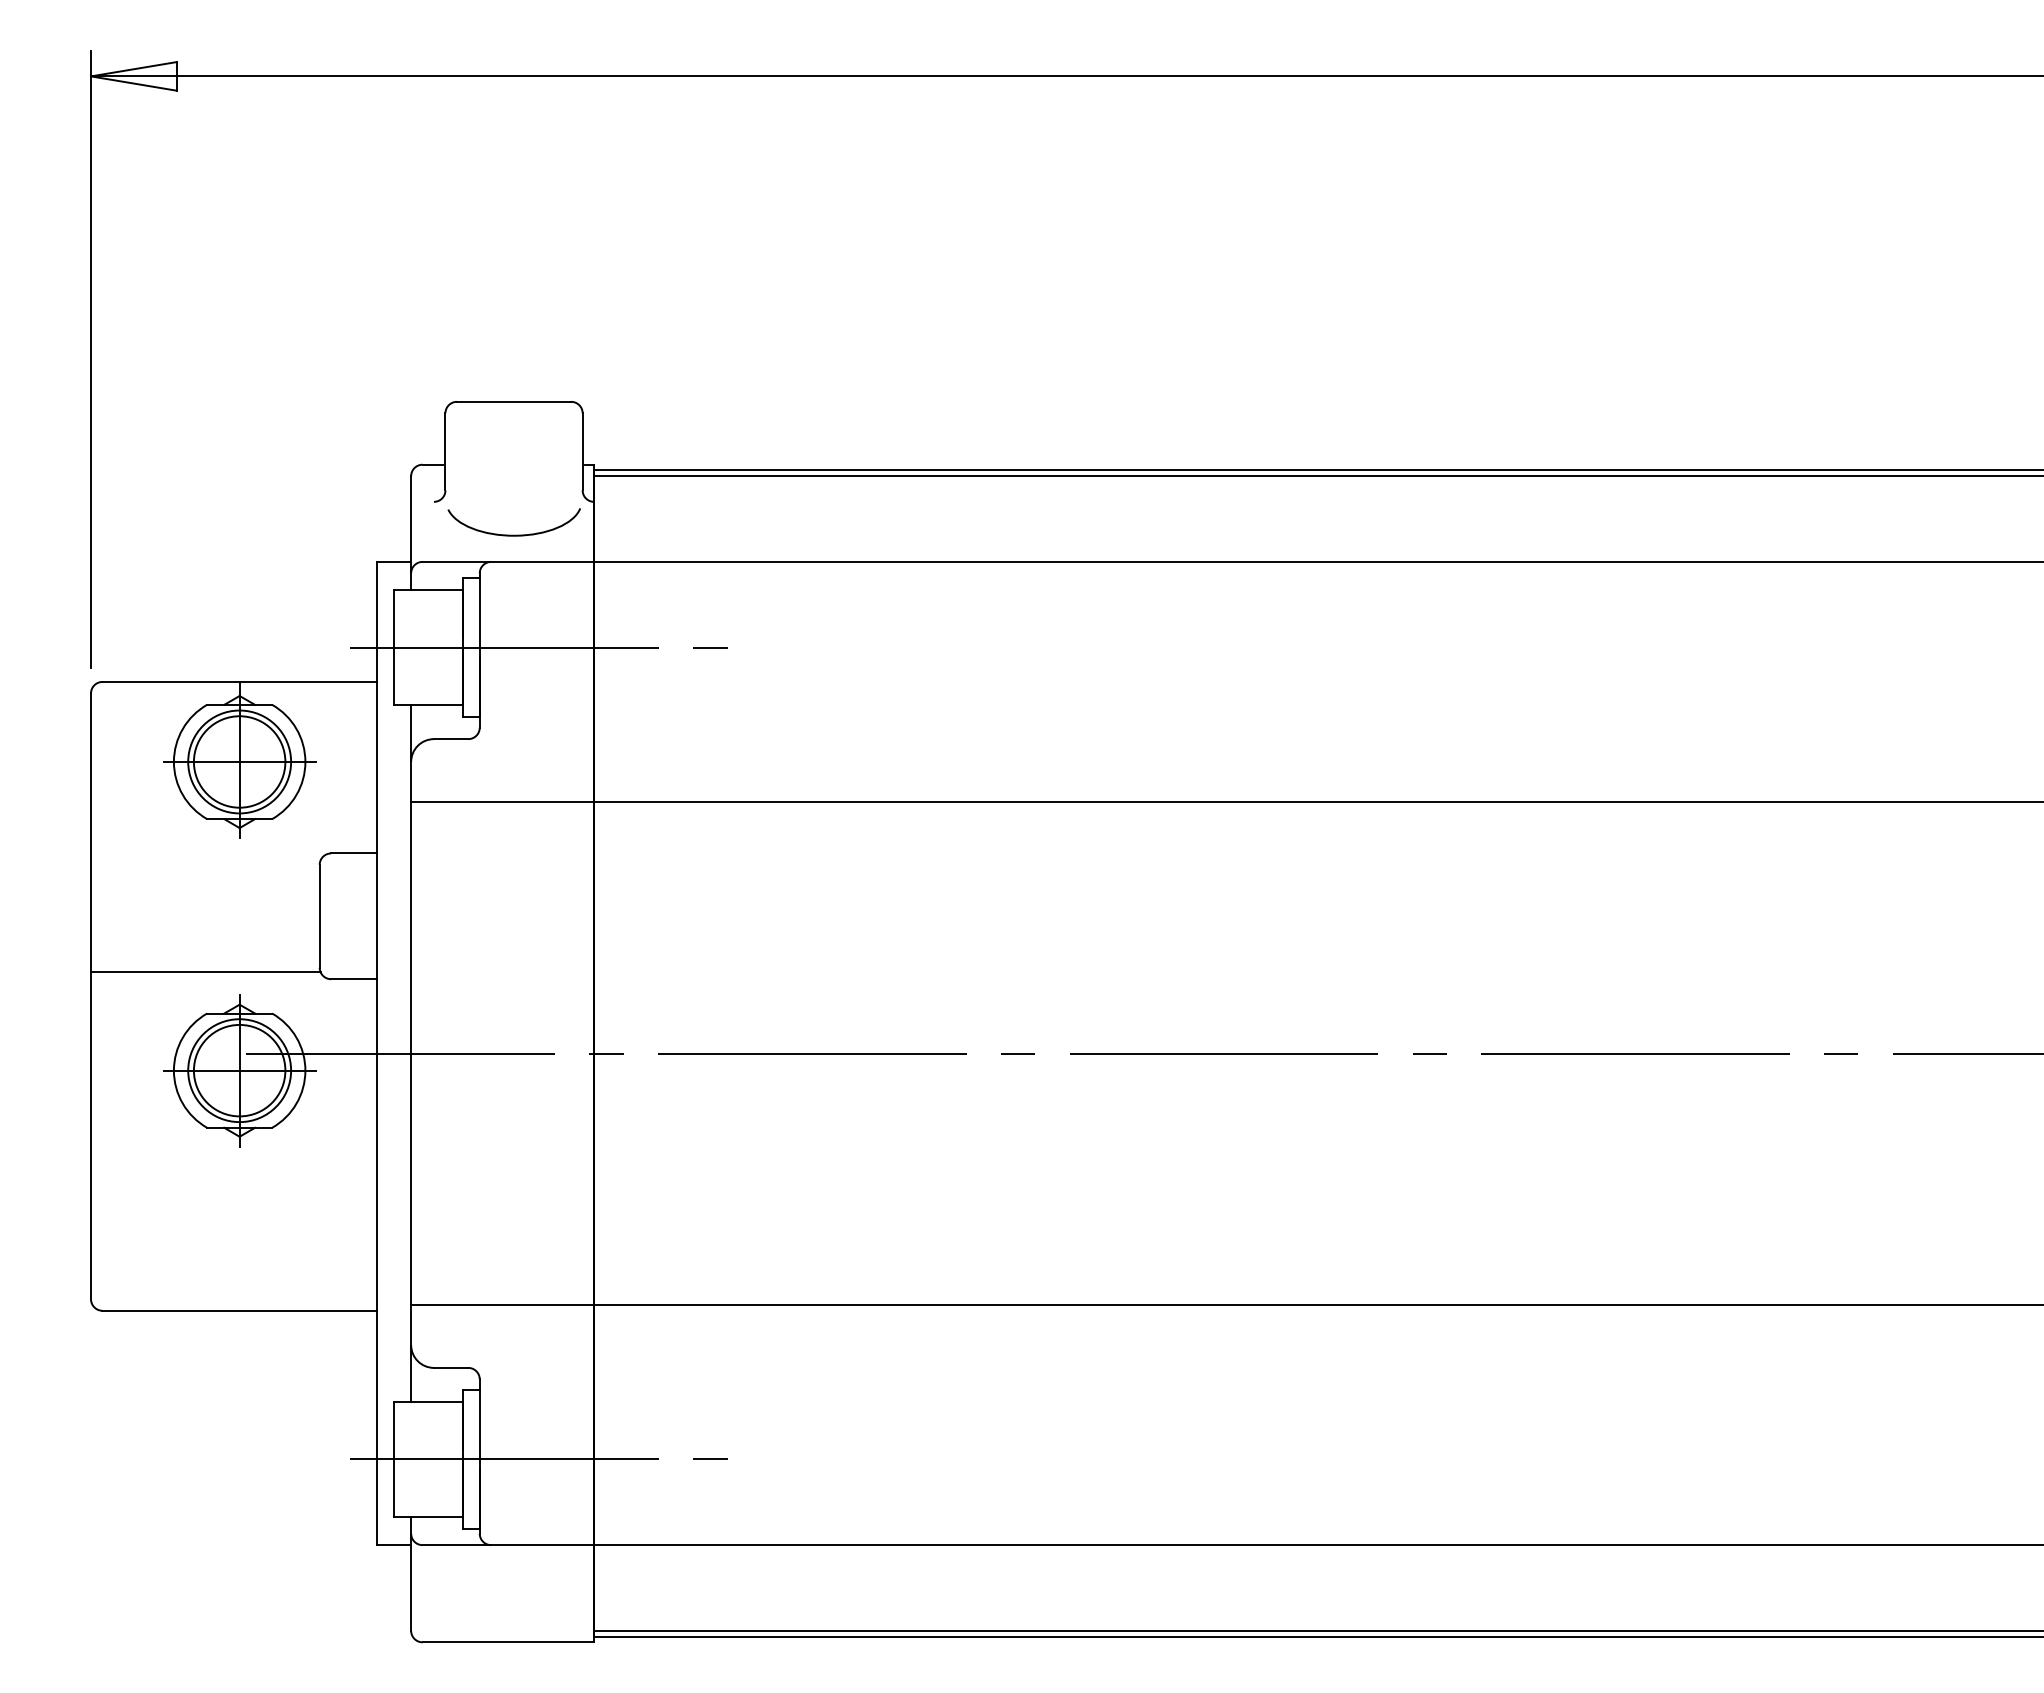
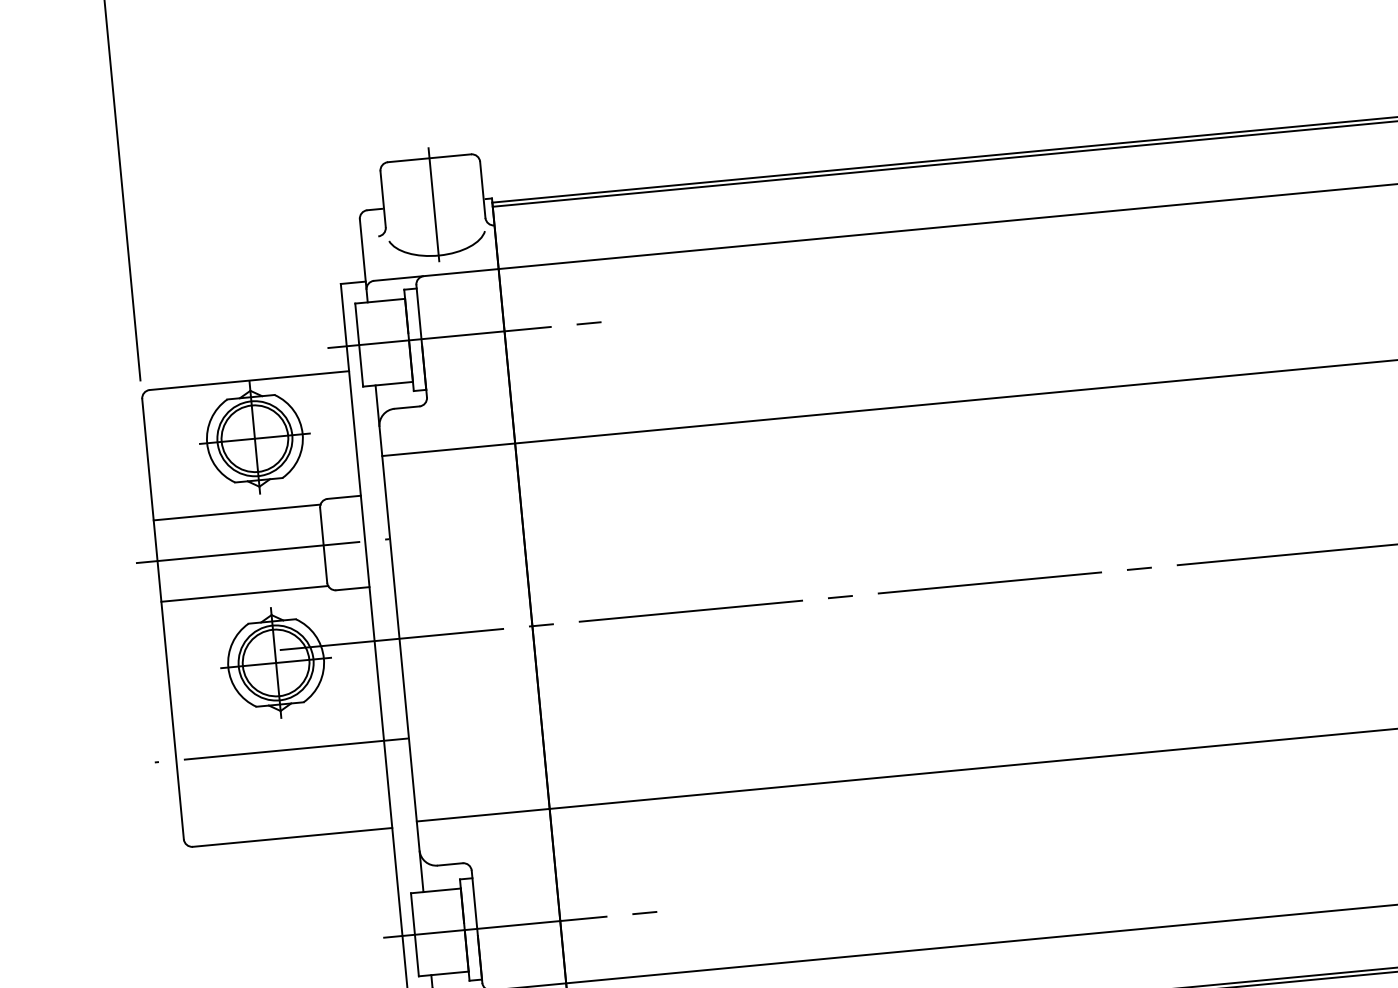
line: (514, 465) -> (434, 204), added
line: (205, 860) -> (236, 512), added
line: (235, 916) -> (262, 551), added
line: (235, 1190) -> (281, 750), added

